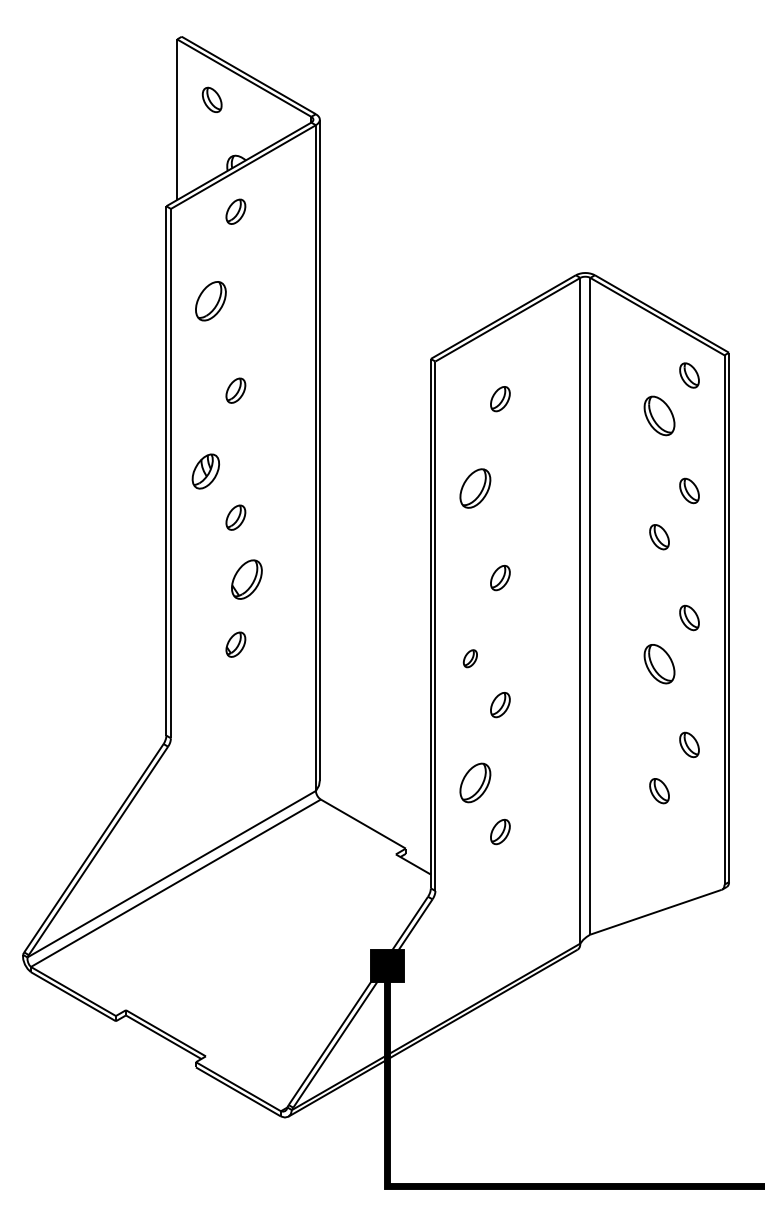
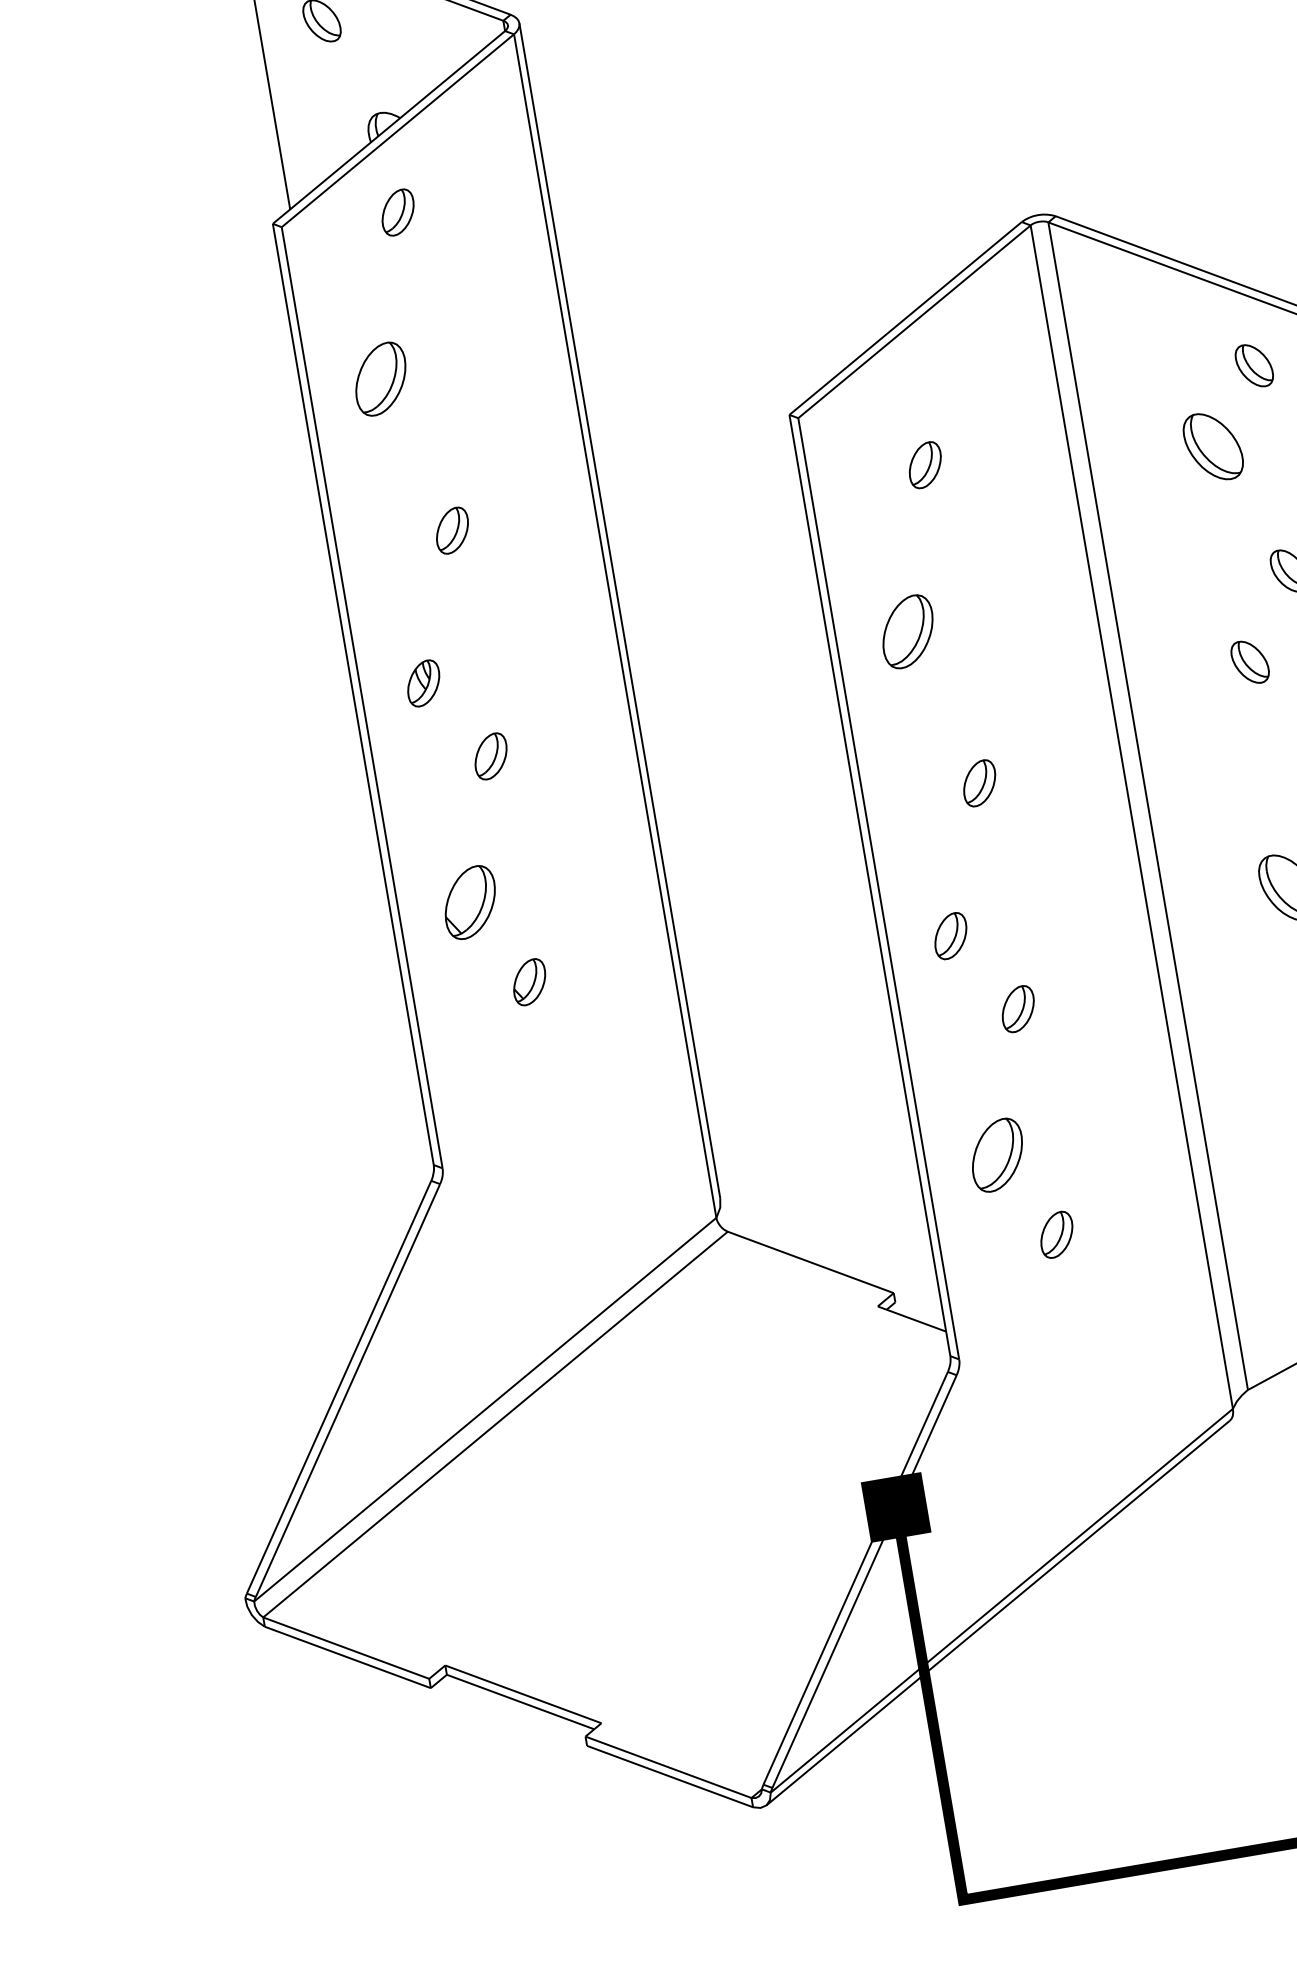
part: (205, 471) -> (422, 683), size x0.71
part: (246, 579) -> (469, 902), moved
part: (470, 658) -> (950, 935), size x1.43

